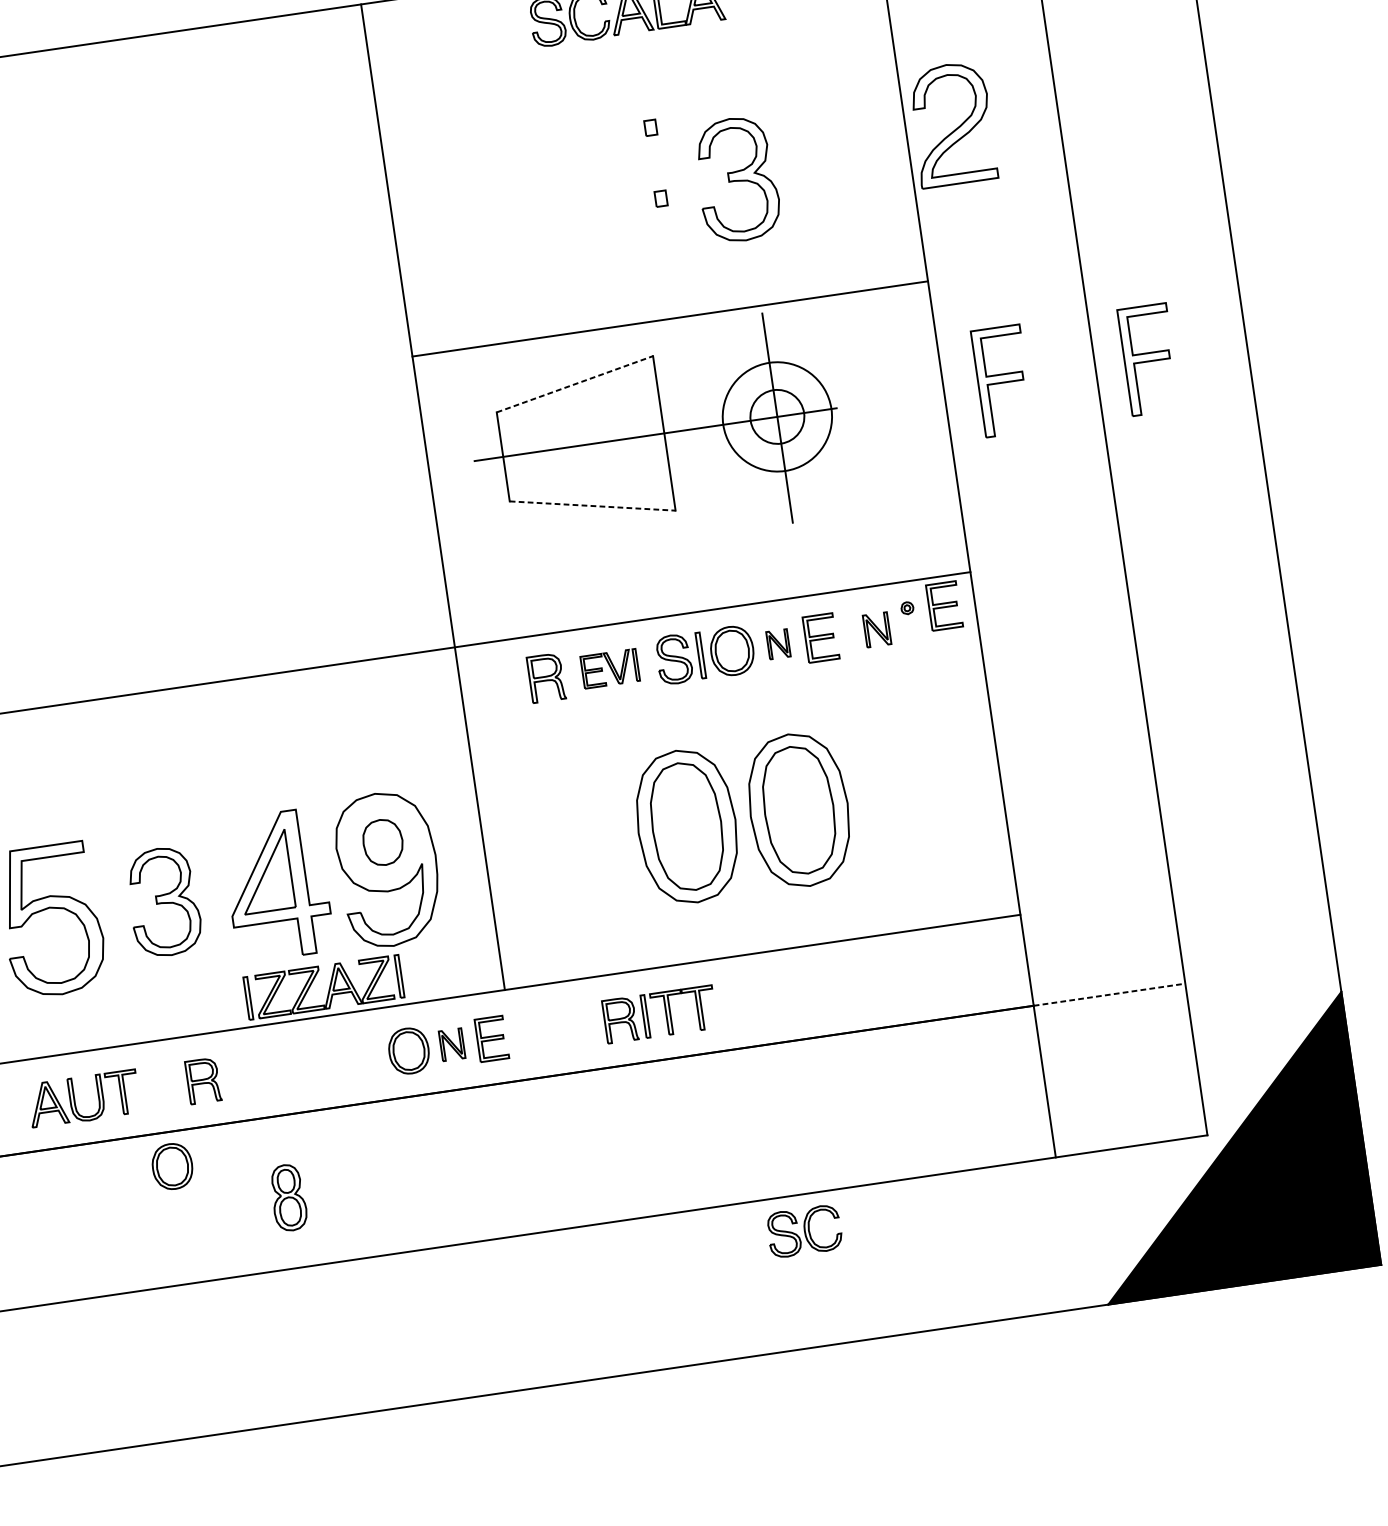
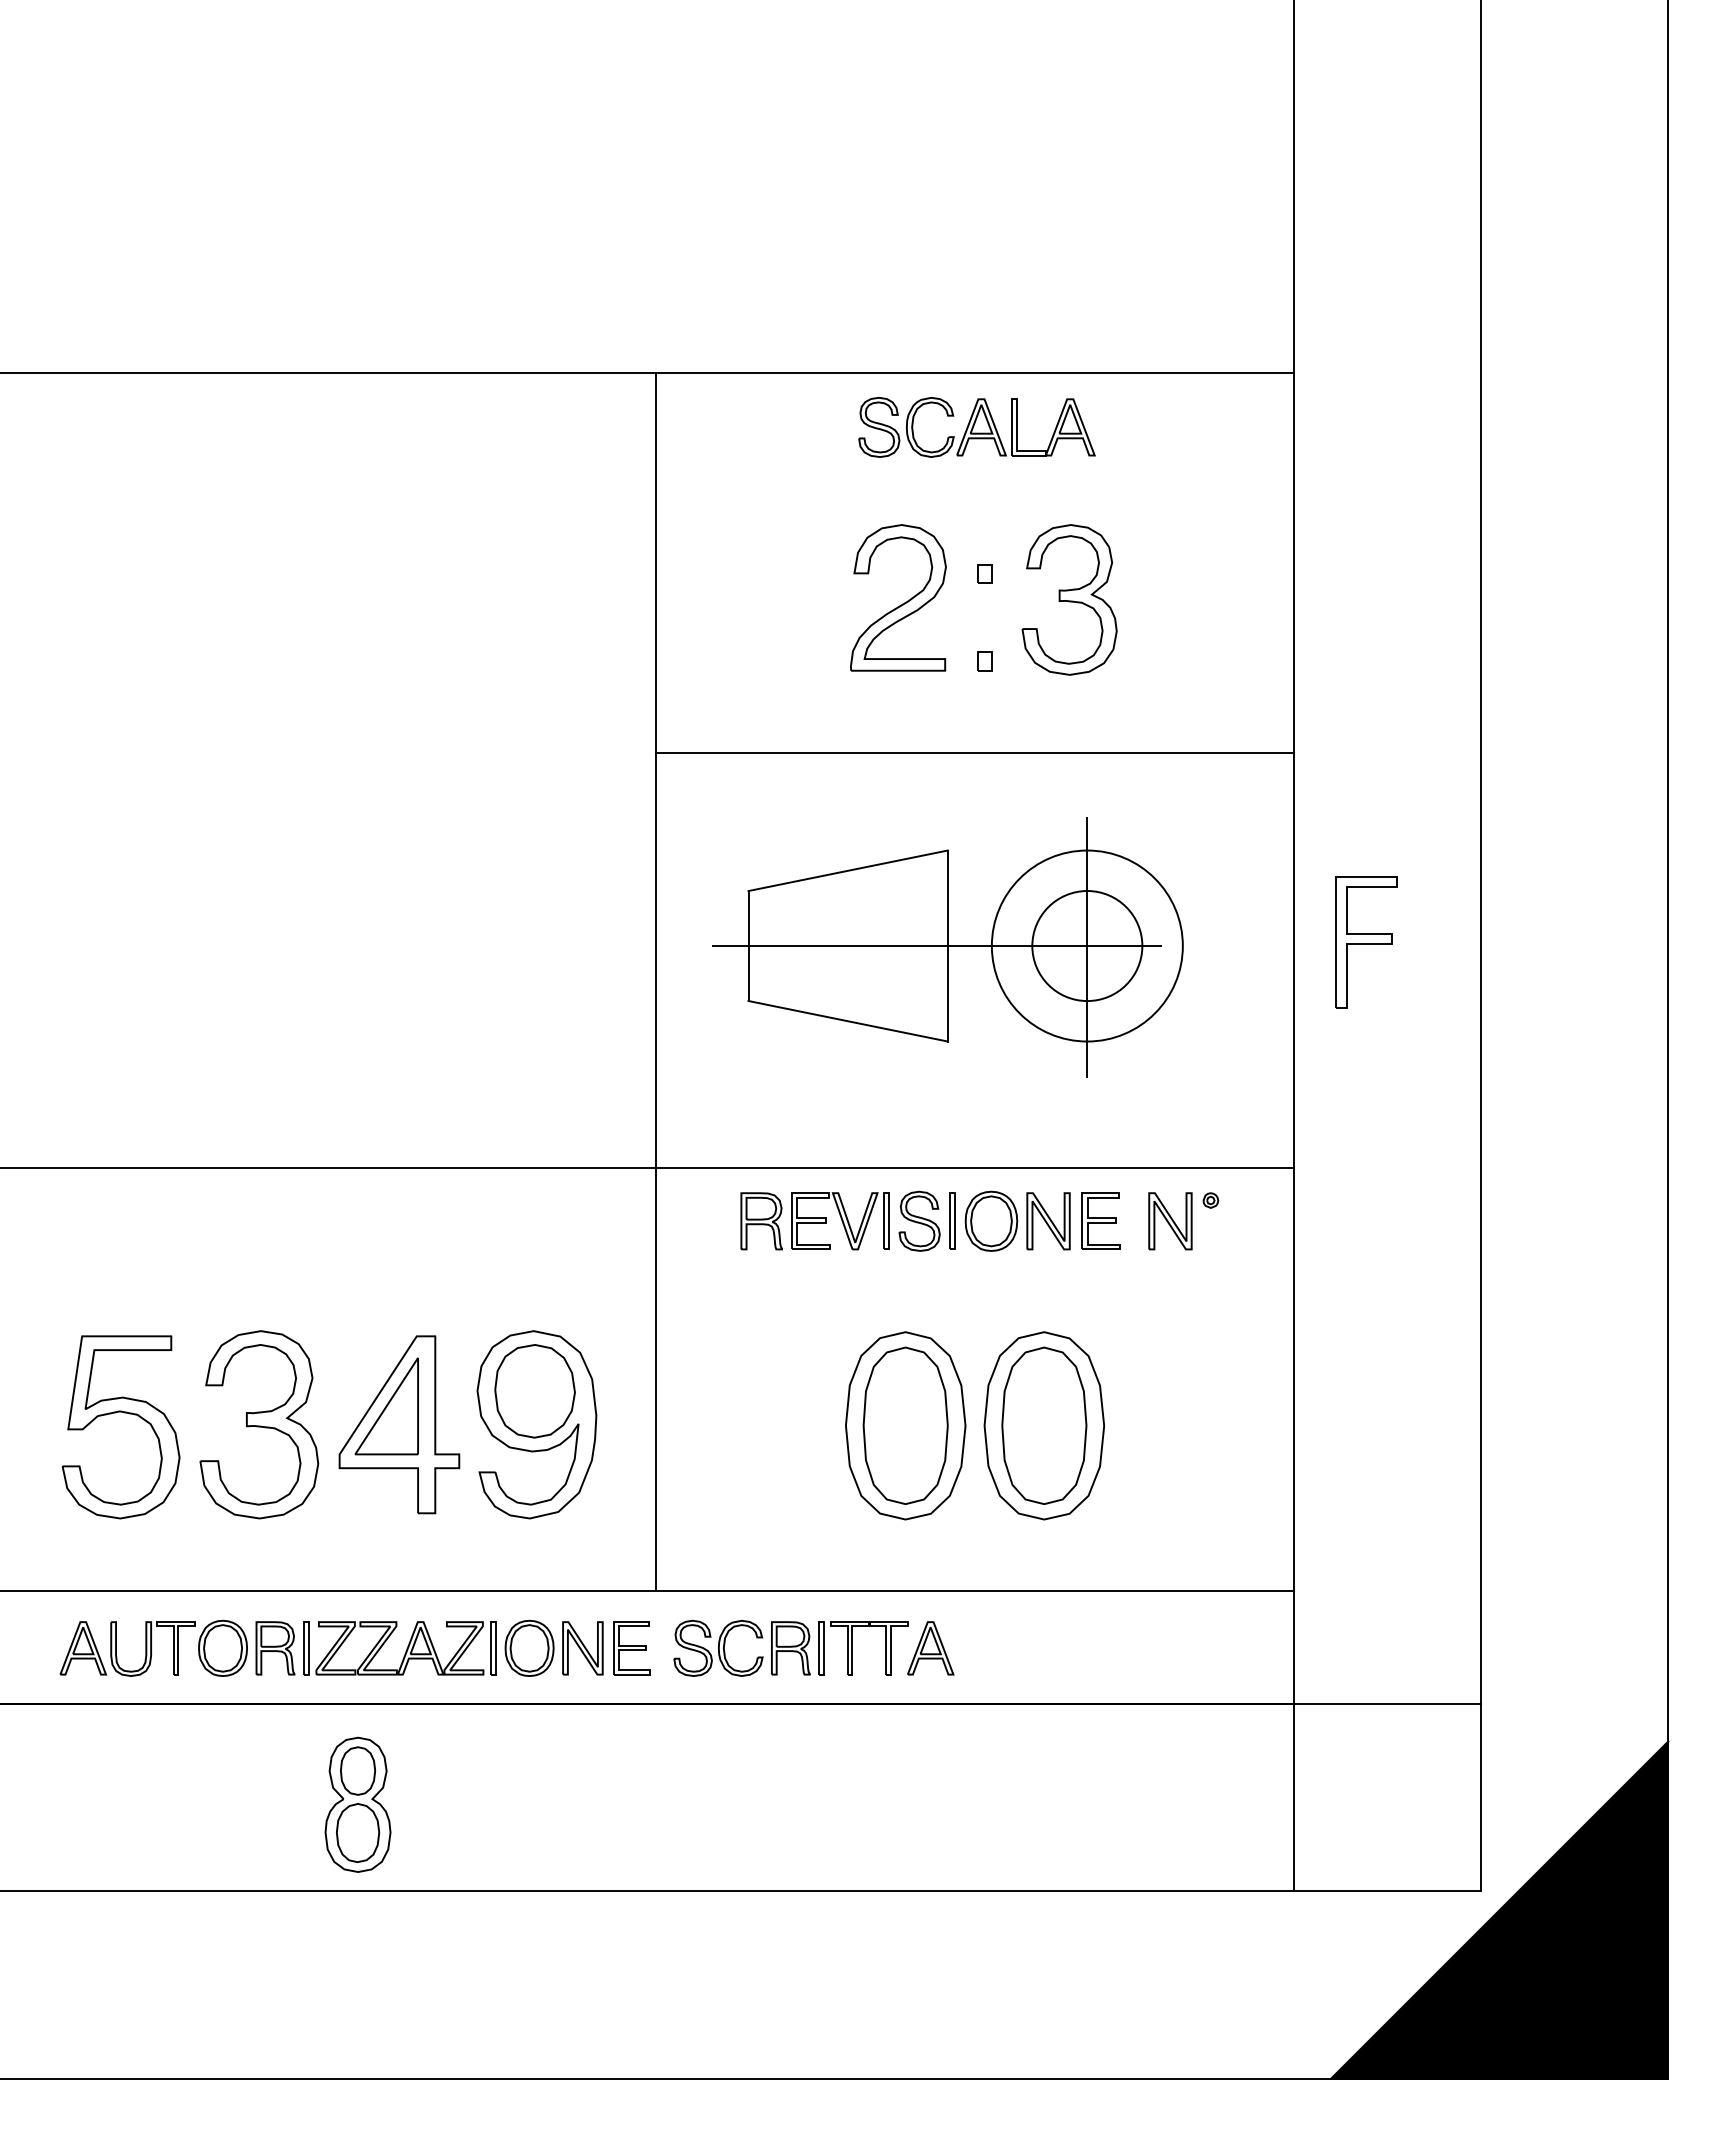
part: (956, 128) -> (902, 603), moved
part: (737, 179) -> (1069, 599), moved
line: (669, 318) -> (974, 752), moved
part: (1149, 359) -> (1547, 942), removed
line: (575, 383) -> (848, 870), dashed -> solid
circle: (776, 416) -> (1086, 945), size x1.43
circle: (777, 417) -> (1087, 946), size x1.67
line: (593, 506) -> (848, 1021), dashed -> solid
part: (943, 605) -> (1255, 1203), removed
part: (877, 629) -> (1170, 1221), size x1.43
part: (778, 644) -> (1048, 1221), size x1.67
part: (610, 668) -> (840, 1221), size x1.43
part: (382, 842) -> (534, 1391), size x1.67
part: (164, 901) -> (259, 1424), size x1.43
part: (328, 989) -> (405, 1651), moved
line: (1109, 994) -> (1387, 1703), dashed -> solid
part: (733, 1003) -> (930, 1648), added
part: (451, 1044) -> (582, 1648), size x1.43
part: (171, 1165) -> (222, 1647), moved
part: (288, 1197) -> (357, 1804), size x1.67
part: (804, 1230) -> (718, 1647), moved

